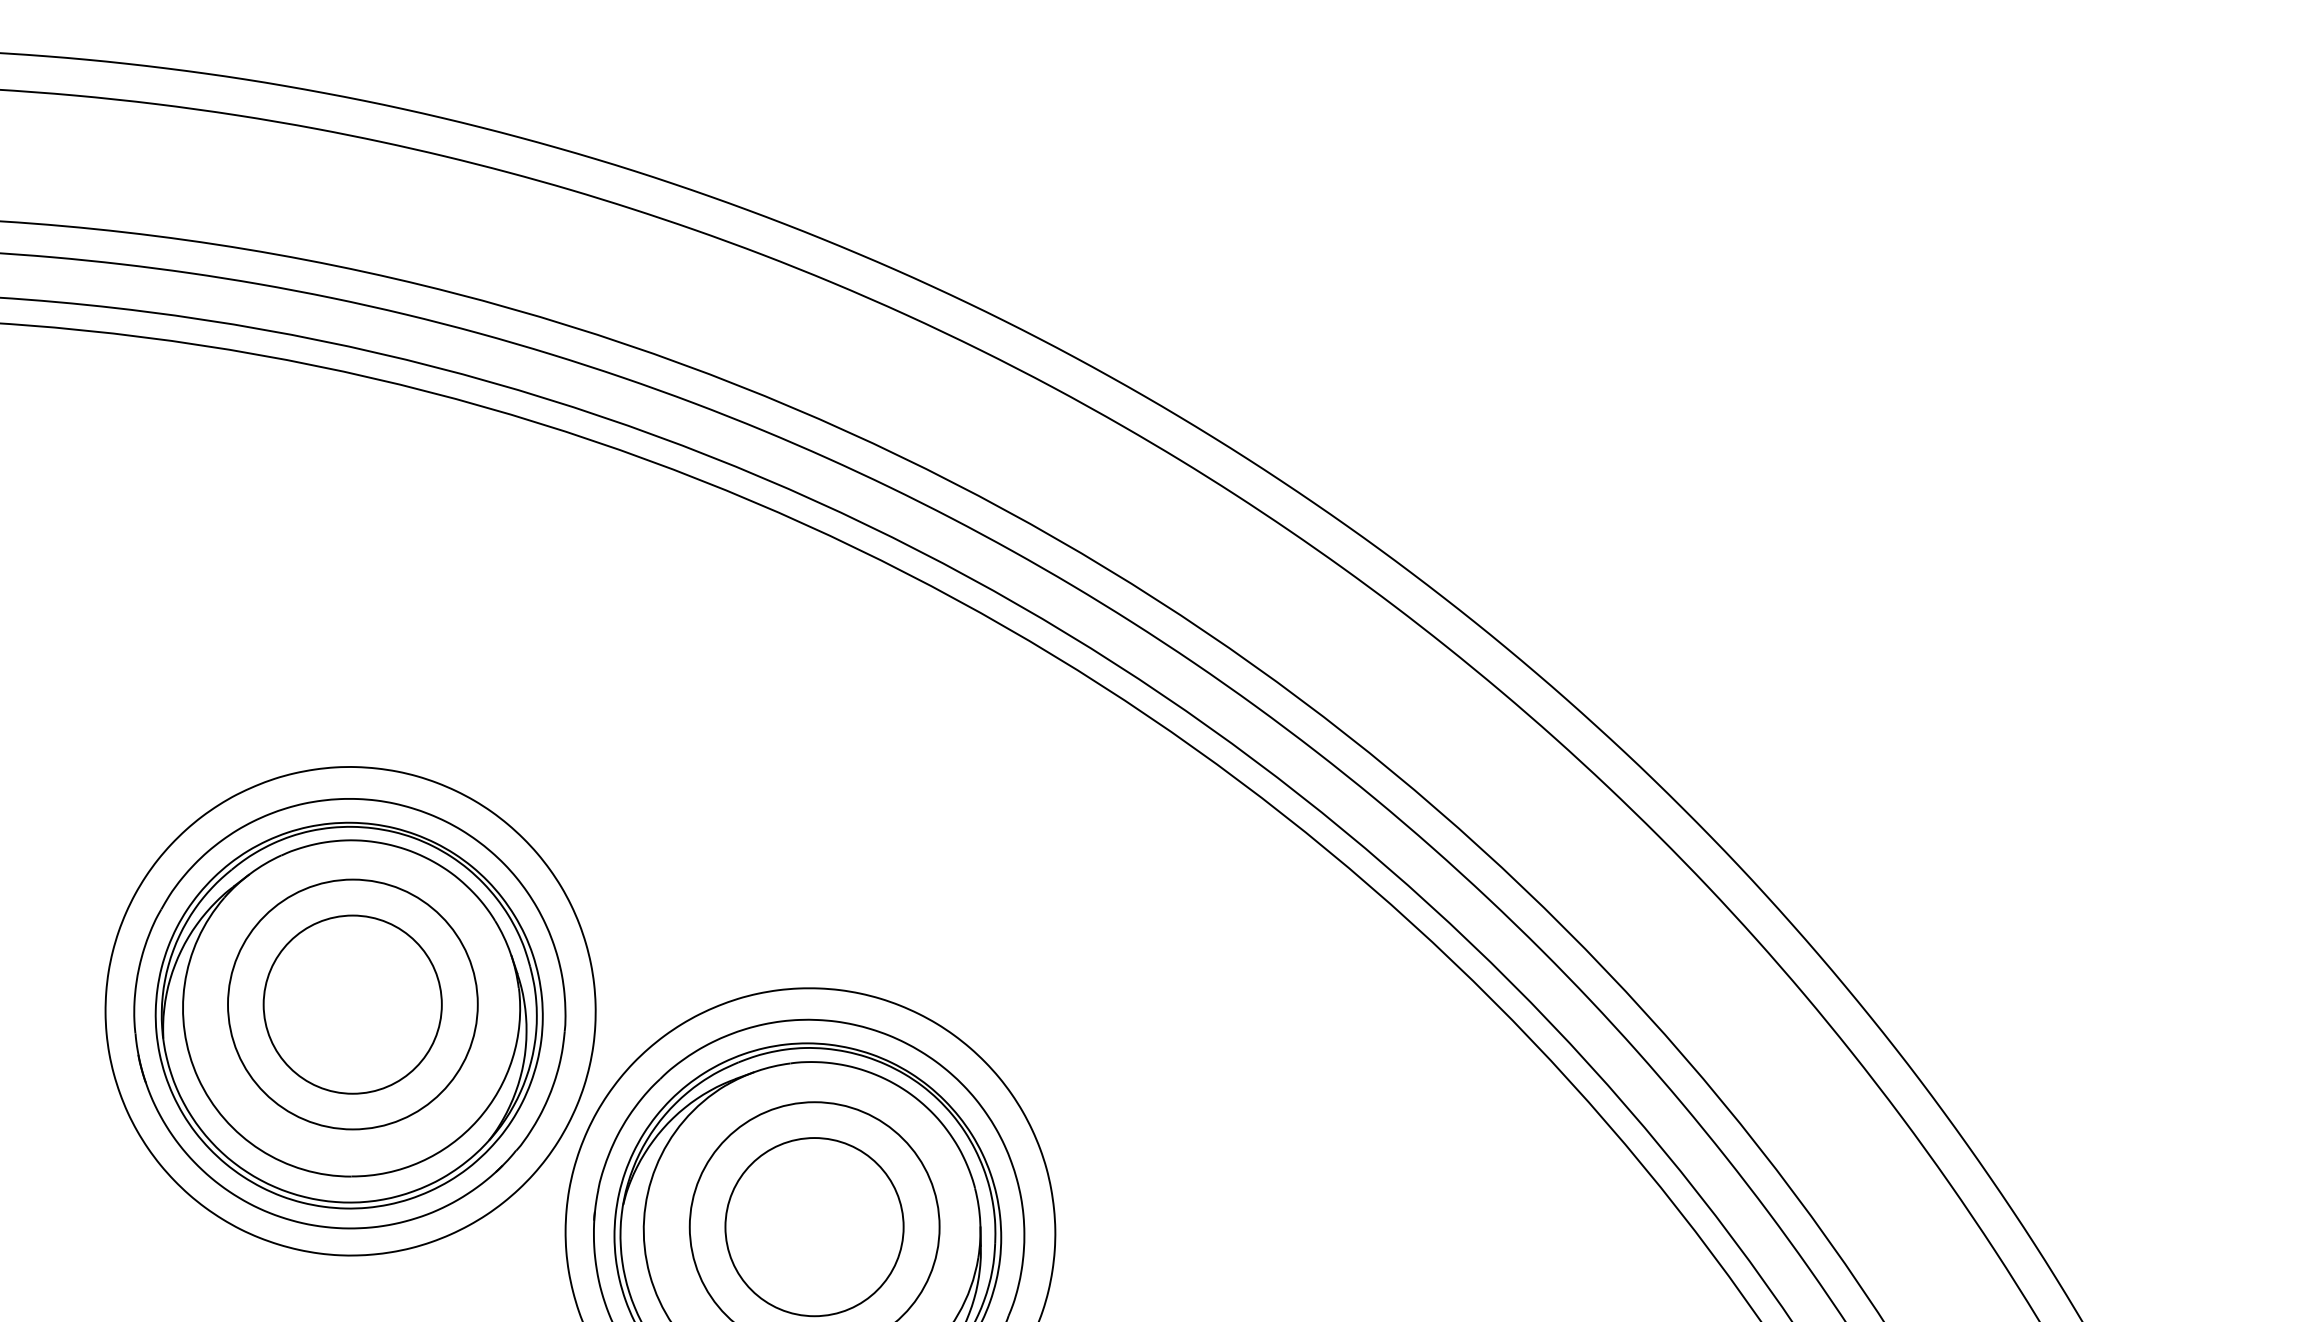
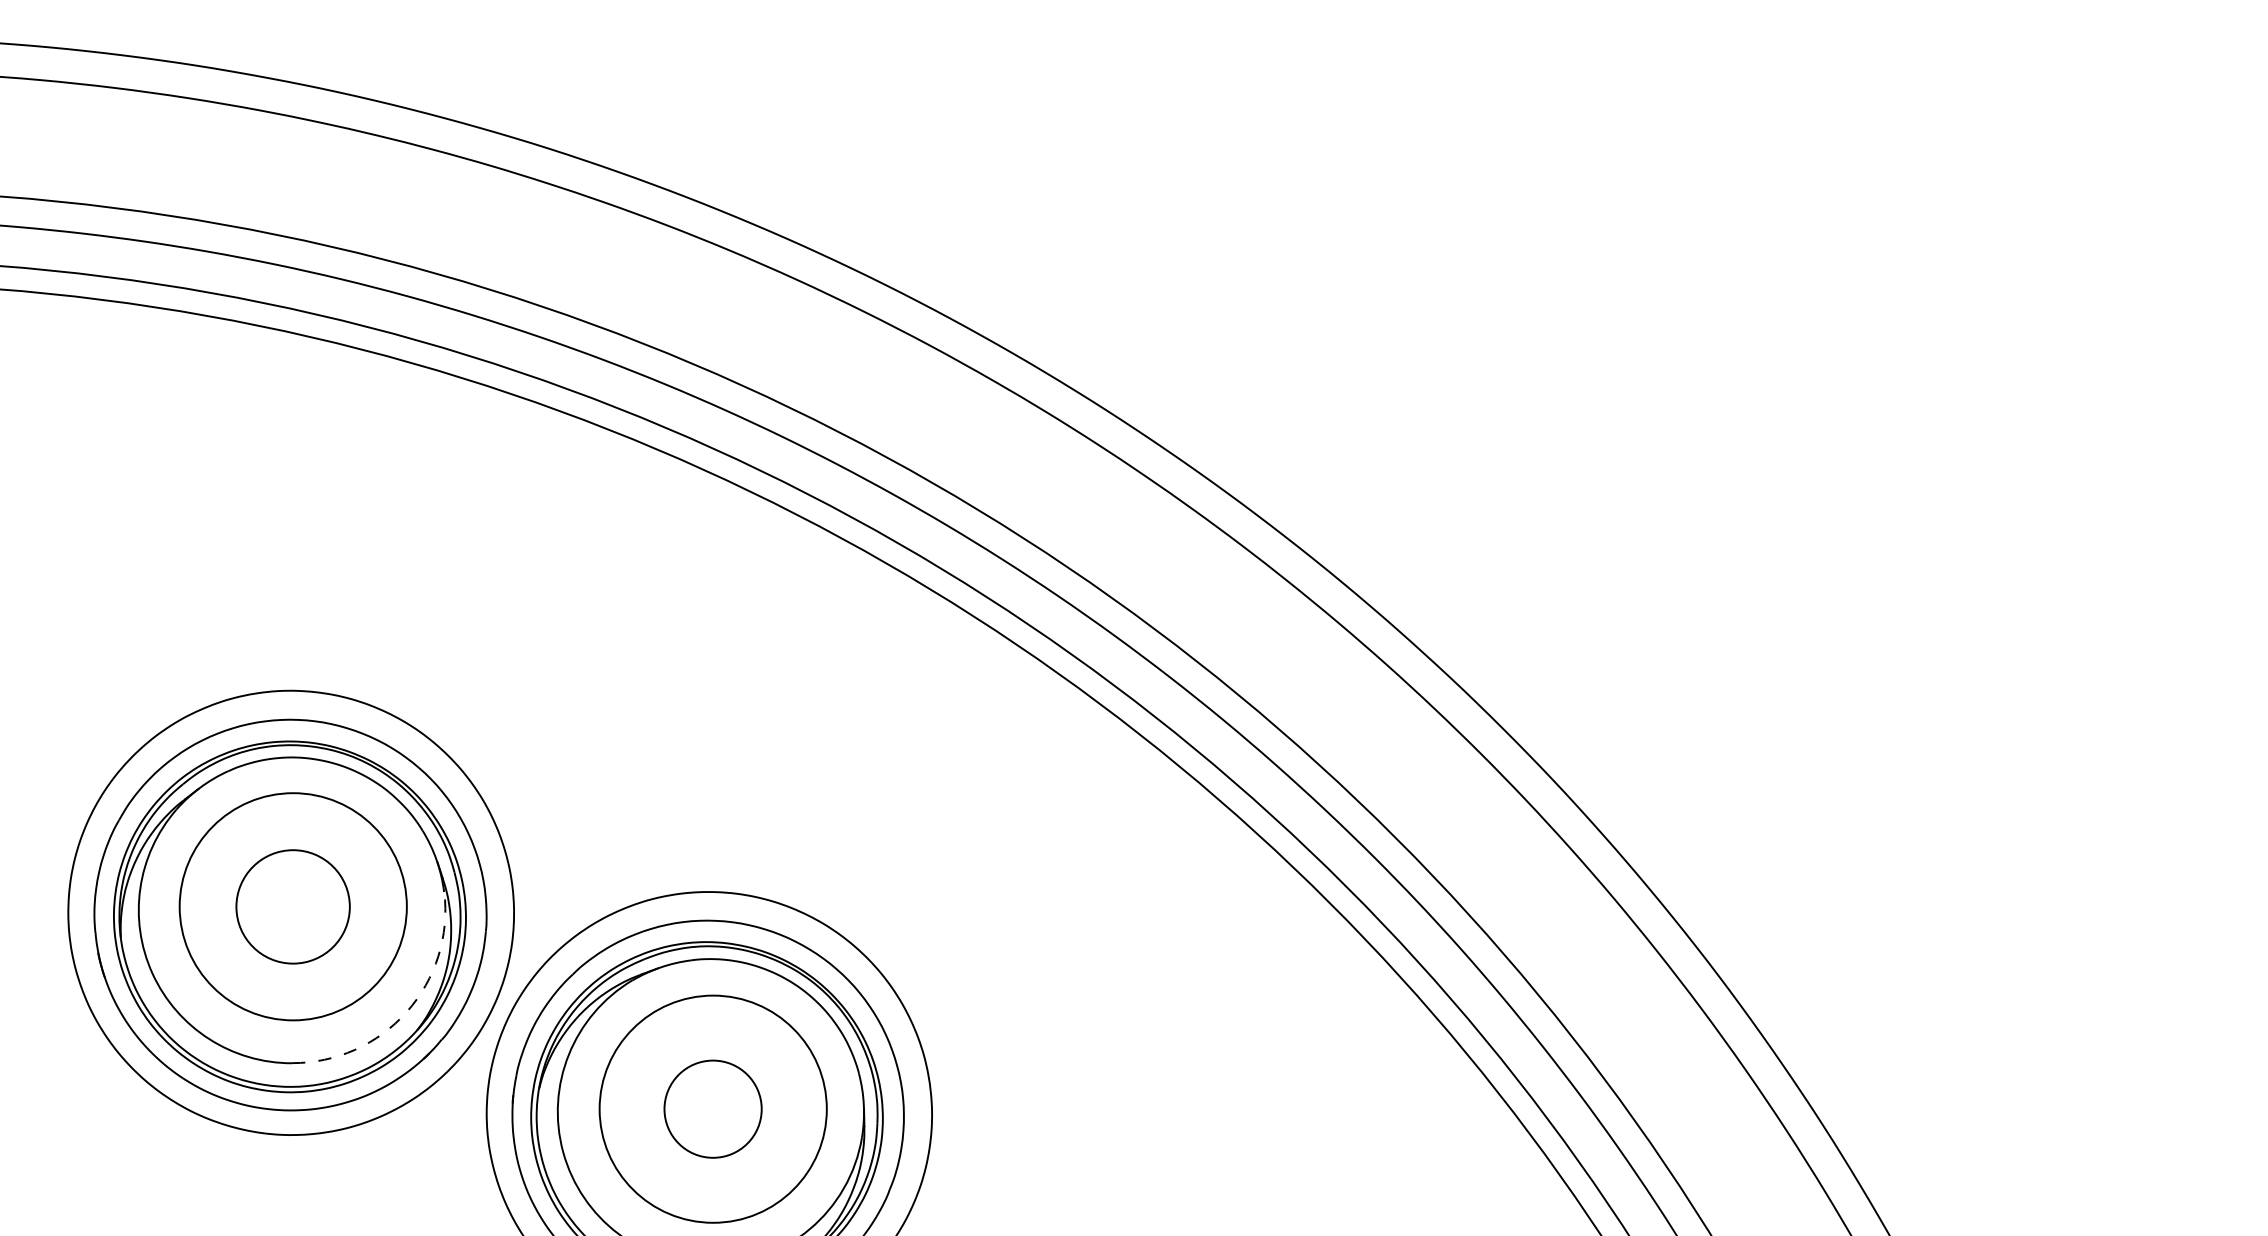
circle: (353, 1004) -> (293, 906), size x0.7
arc: (477, 1119) -> (406, 1011), solid -> dashed
circle: (814, 1227) -> (713, 1109), size x0.6

